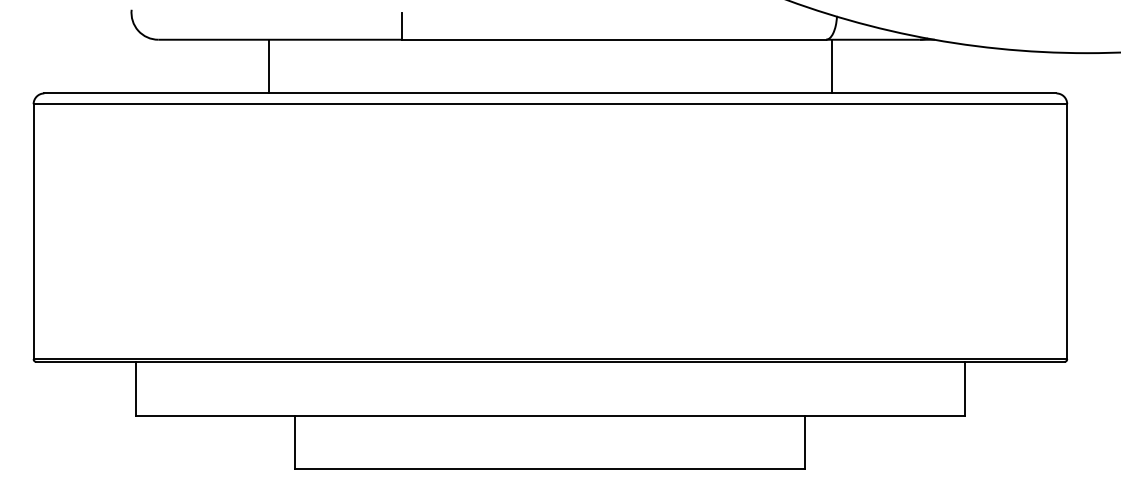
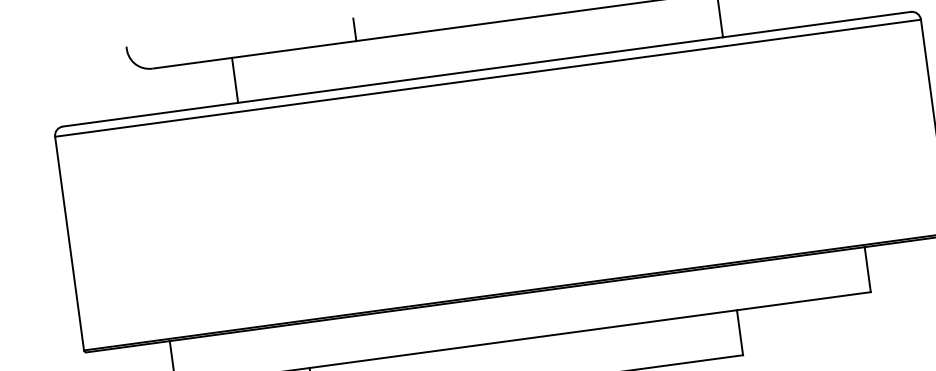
line: (268, 66) -> (235, 80), moved

